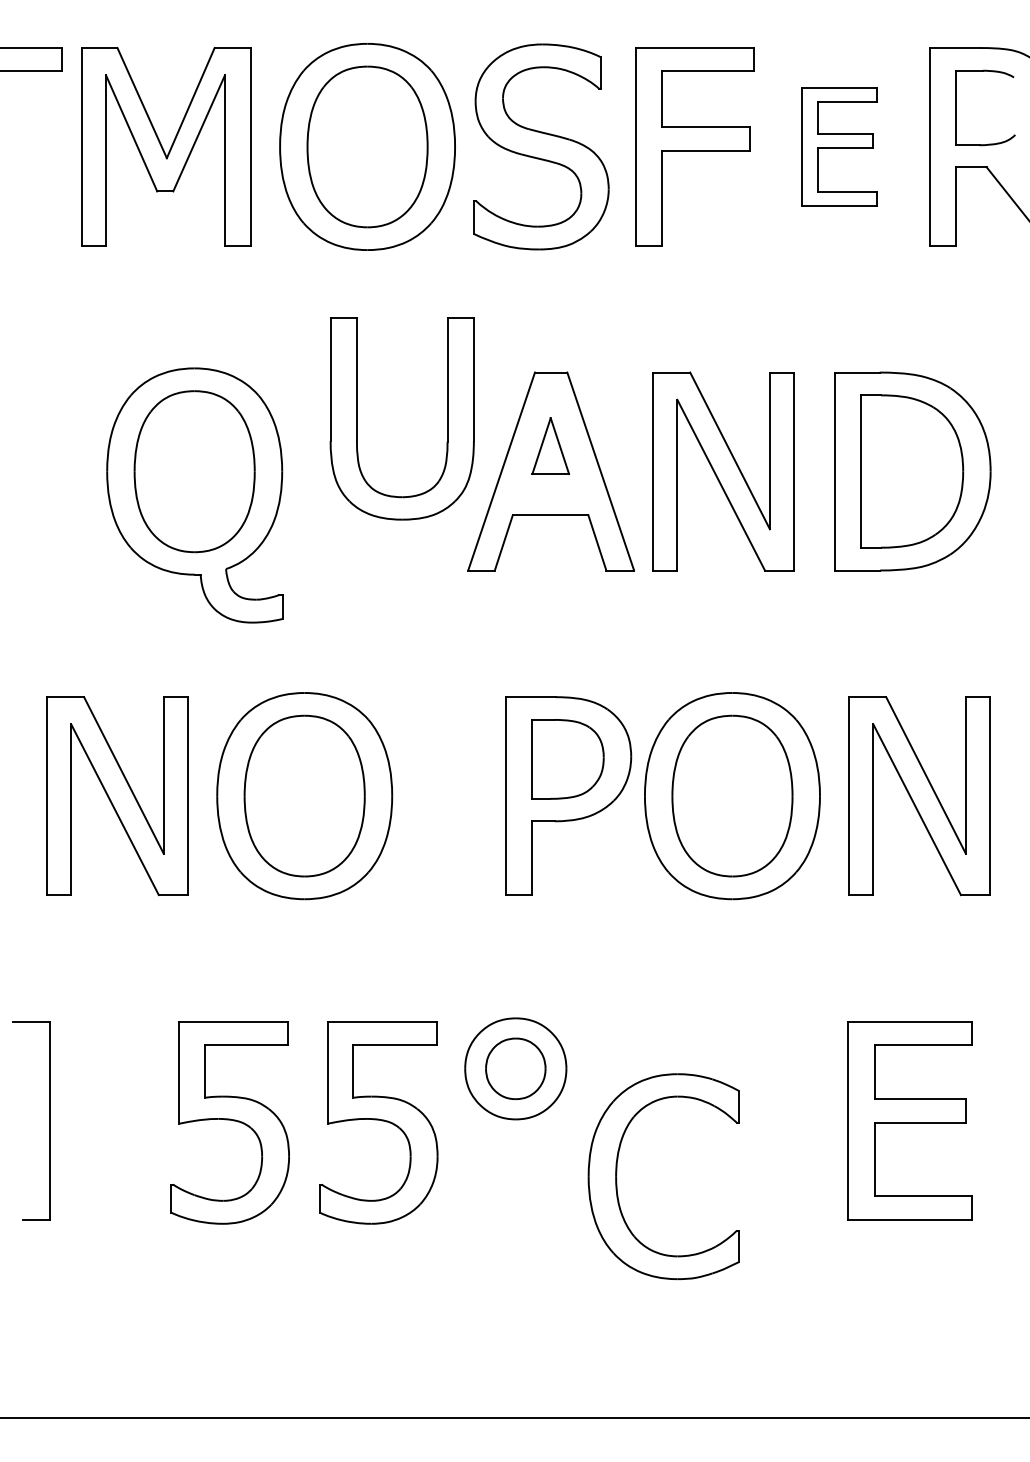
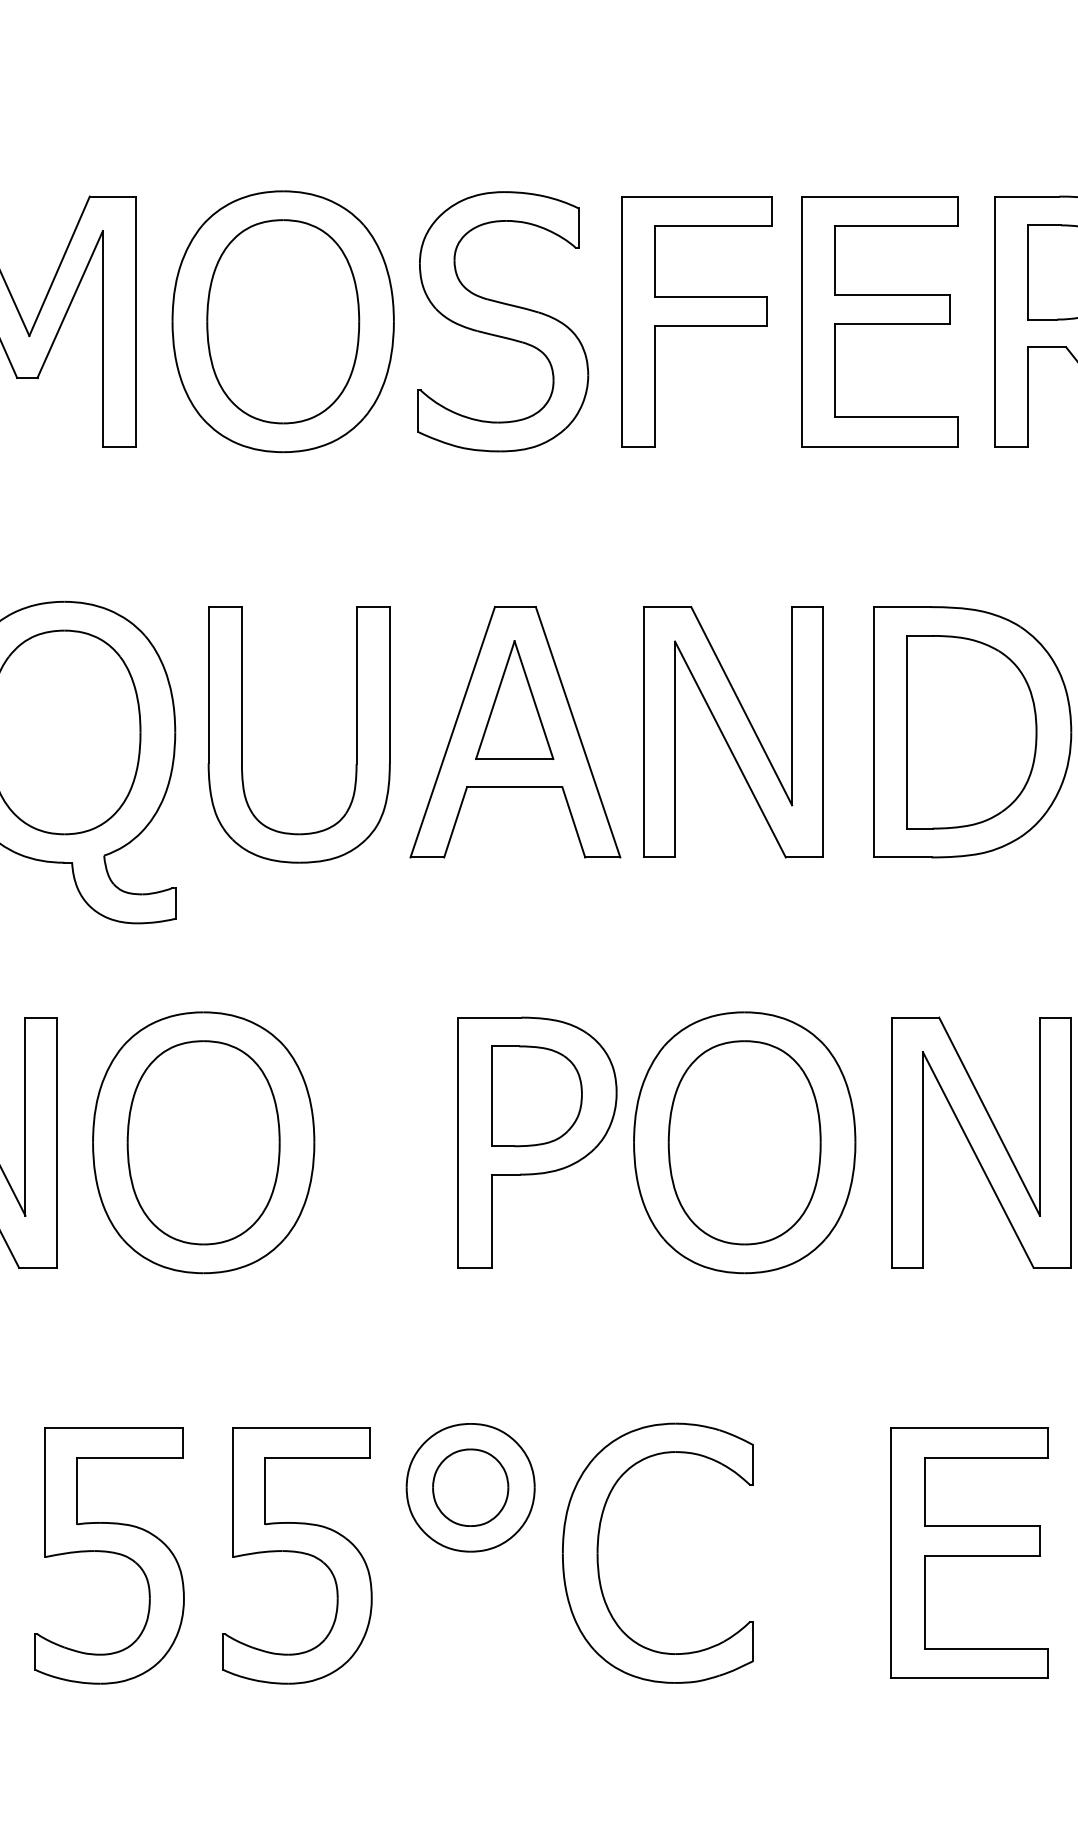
part: (839, 146) -> (880, 321), size x1.67
part: (357, 418) -> (242, 734), moved
part: (550, 445) -> (514, 699), size x1.67
part: (617, 1179) -> (599, 1556), moved

